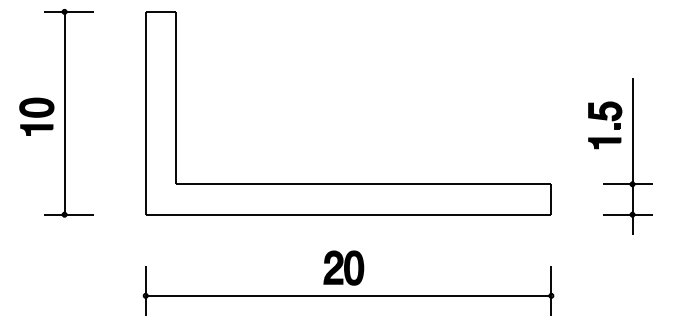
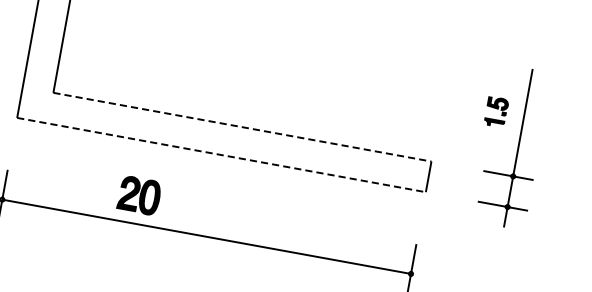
part: (605, 125) -> (496, 112), size x0.6
line: (363, 184) -> (242, 127), solid -> dashed
line: (348, 214) -> (221, 154), solid -> dashed
part: (343, 267) -> (139, 195), moved

